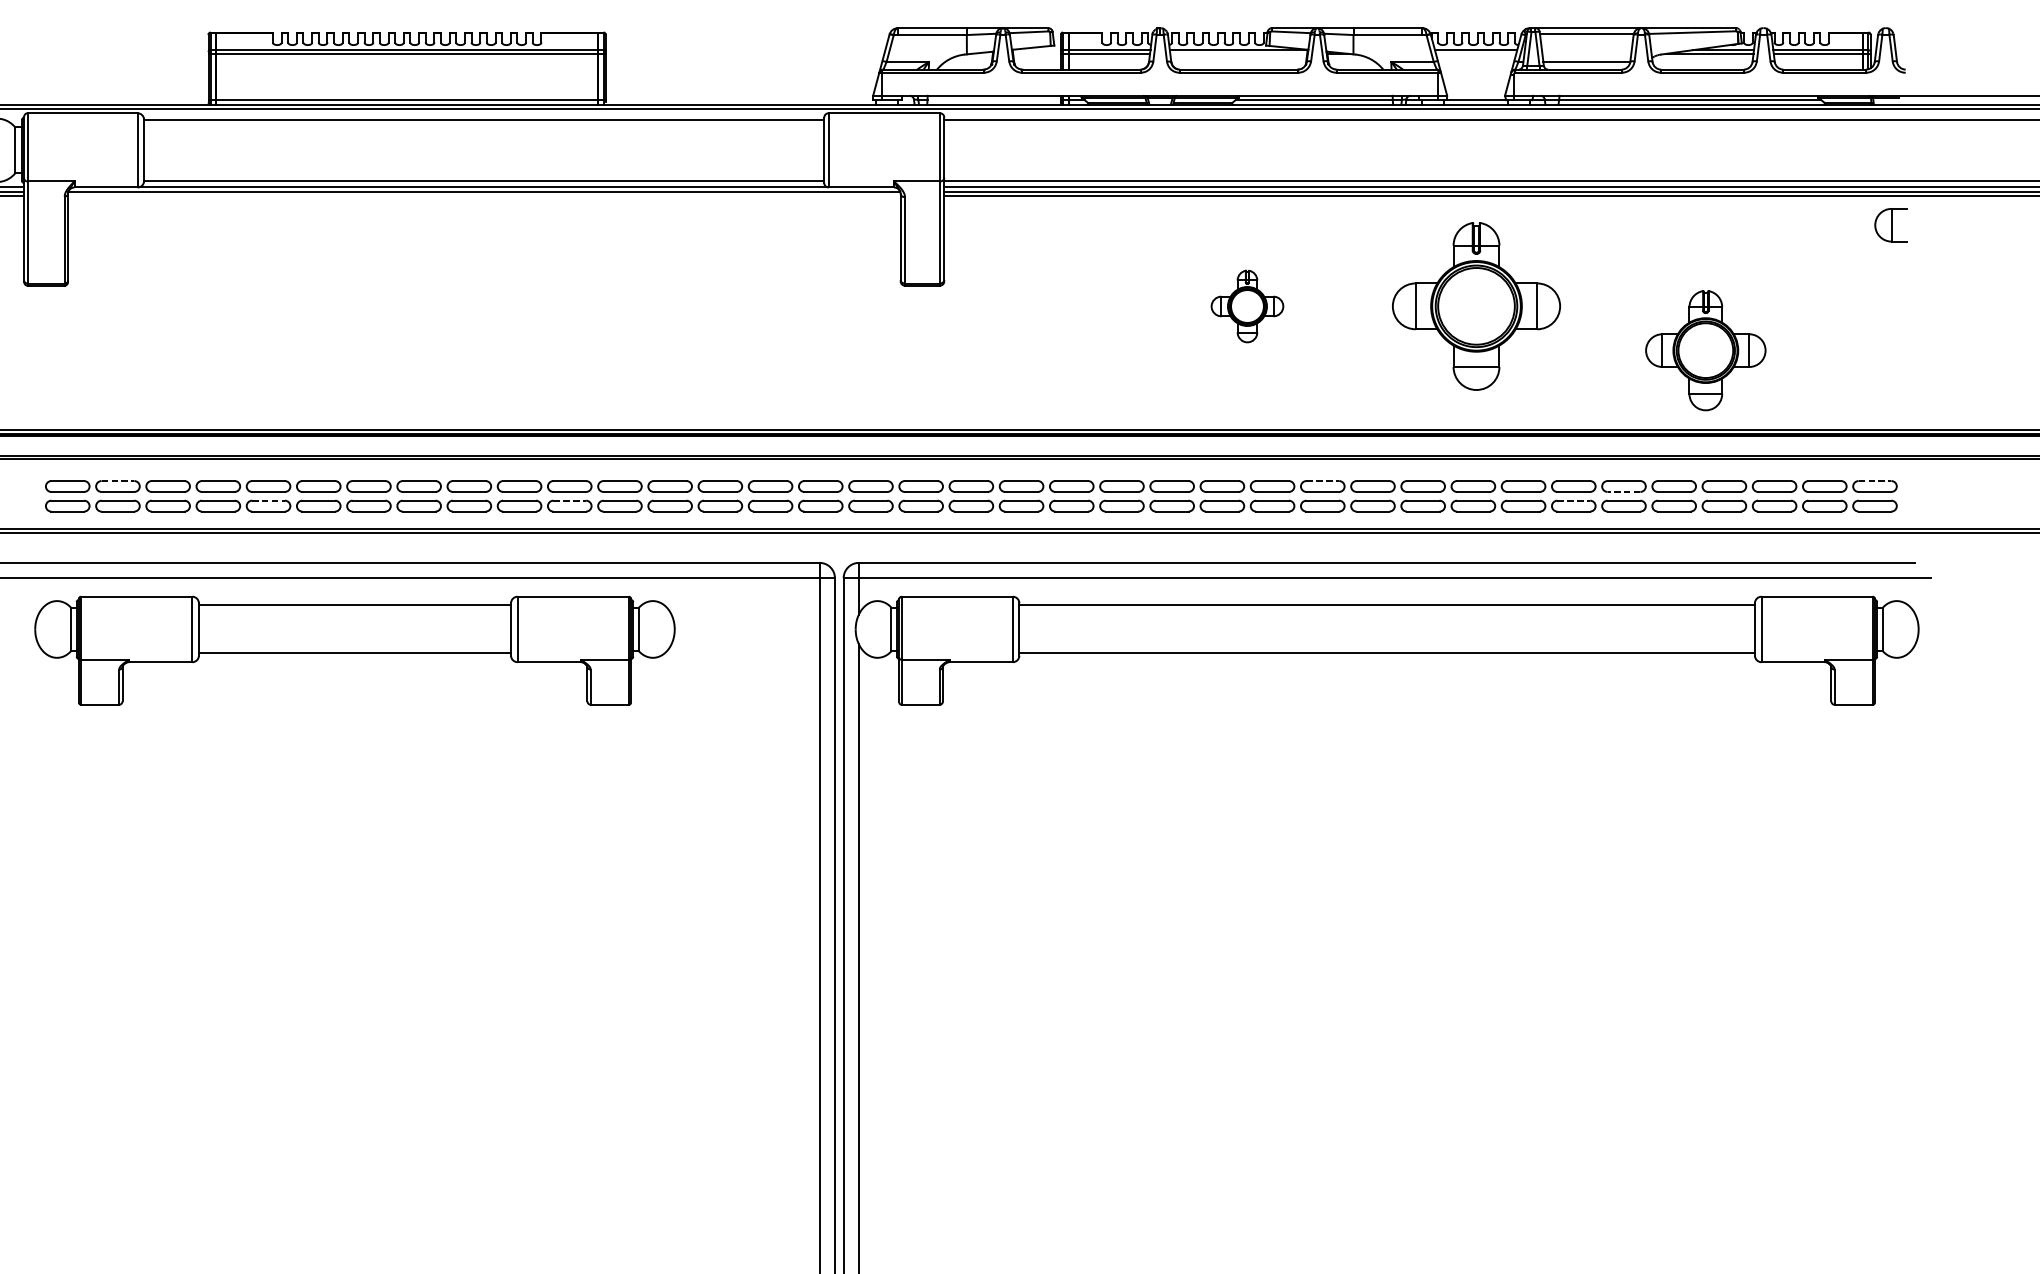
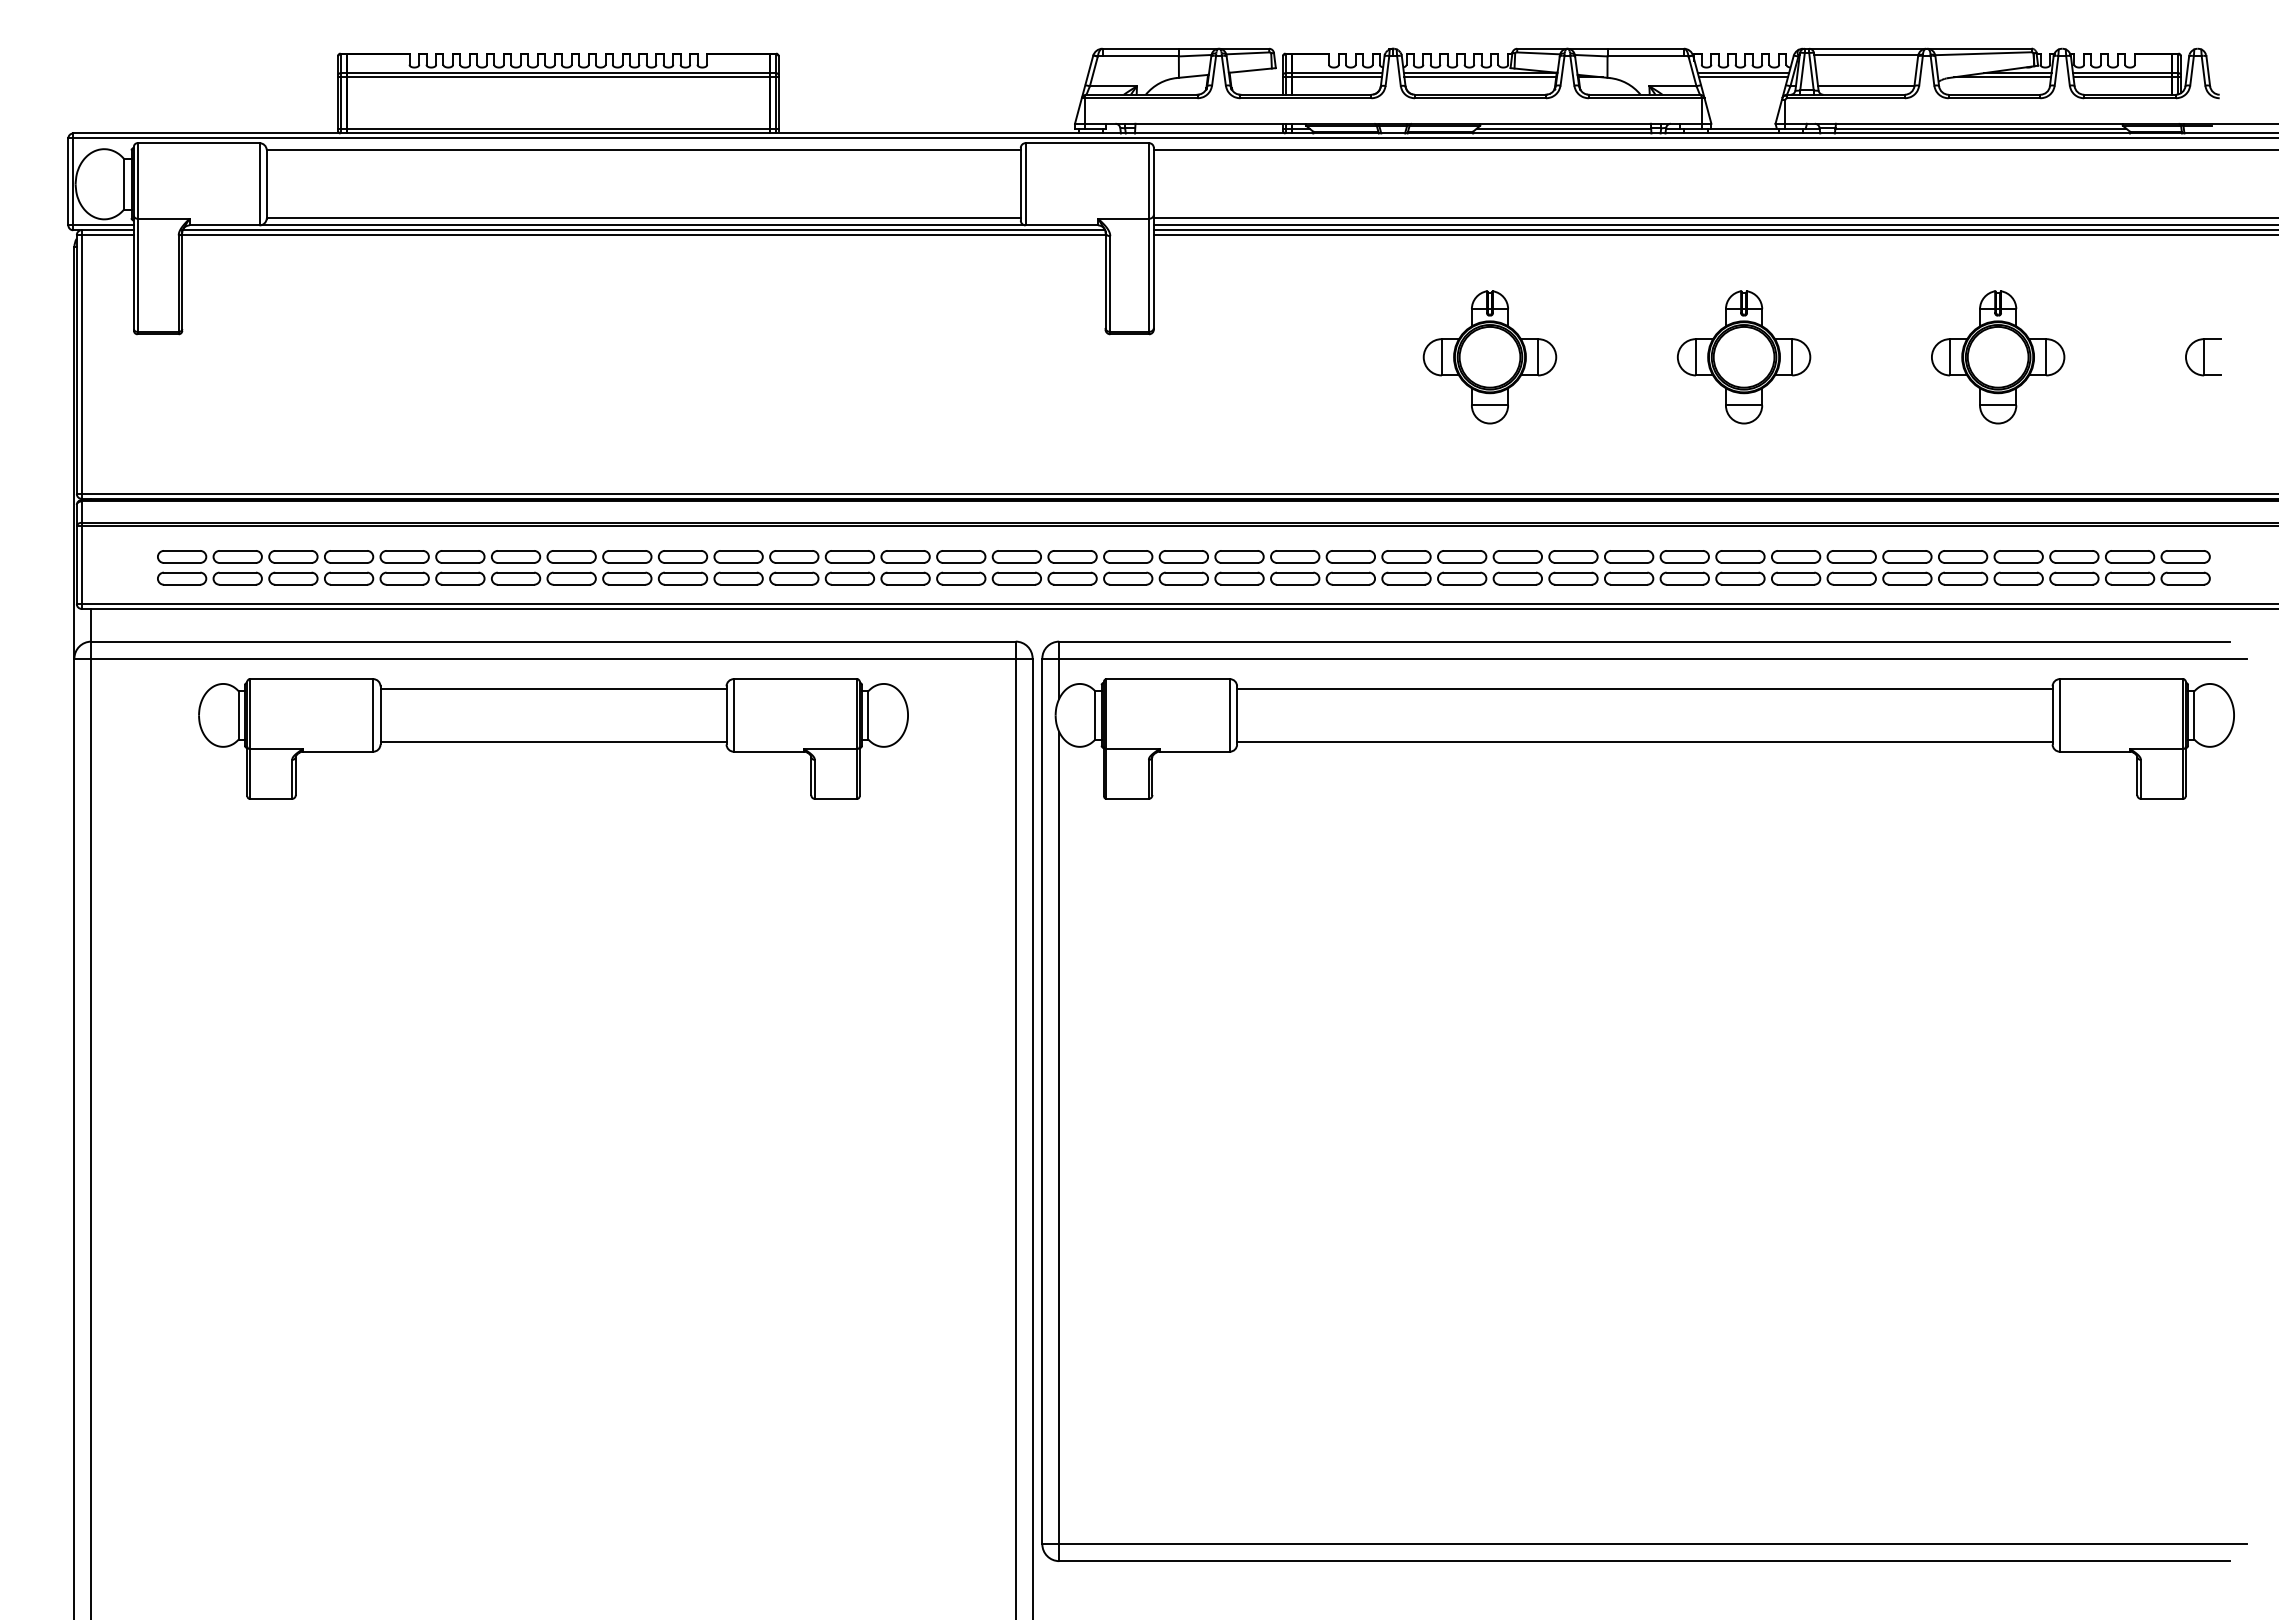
line: (1238, 54) -> (1480, 77), added
line: (1475, 54) -> (1742, 77), added
line: (483, 196) -> (643, 235), added
part: (1891, 225) -> (2203, 357), moved
part: (1247, 306) -> (1489, 357), size x1.67
part: (1477, 306) -> (1744, 357), size x0.71
part: (1706, 350) -> (1998, 357), moved
line: (118, 480) -> (238, 550), dashed -> solid
line: (1322, 480) -> (1573, 550), dashed -> solid
line: (1875, 480) -> (2186, 550), dashed -> solid
line: (1623, 491) -> (1906, 562), dashed -> solid
line: (269, 500) -> (405, 572), dashed -> solid
line: (570, 500) -> (739, 572), dashed -> solid
line: (1574, 500) -> (1852, 572), dashed -> solid
part: (354, 650) -> (553, 738), moved

